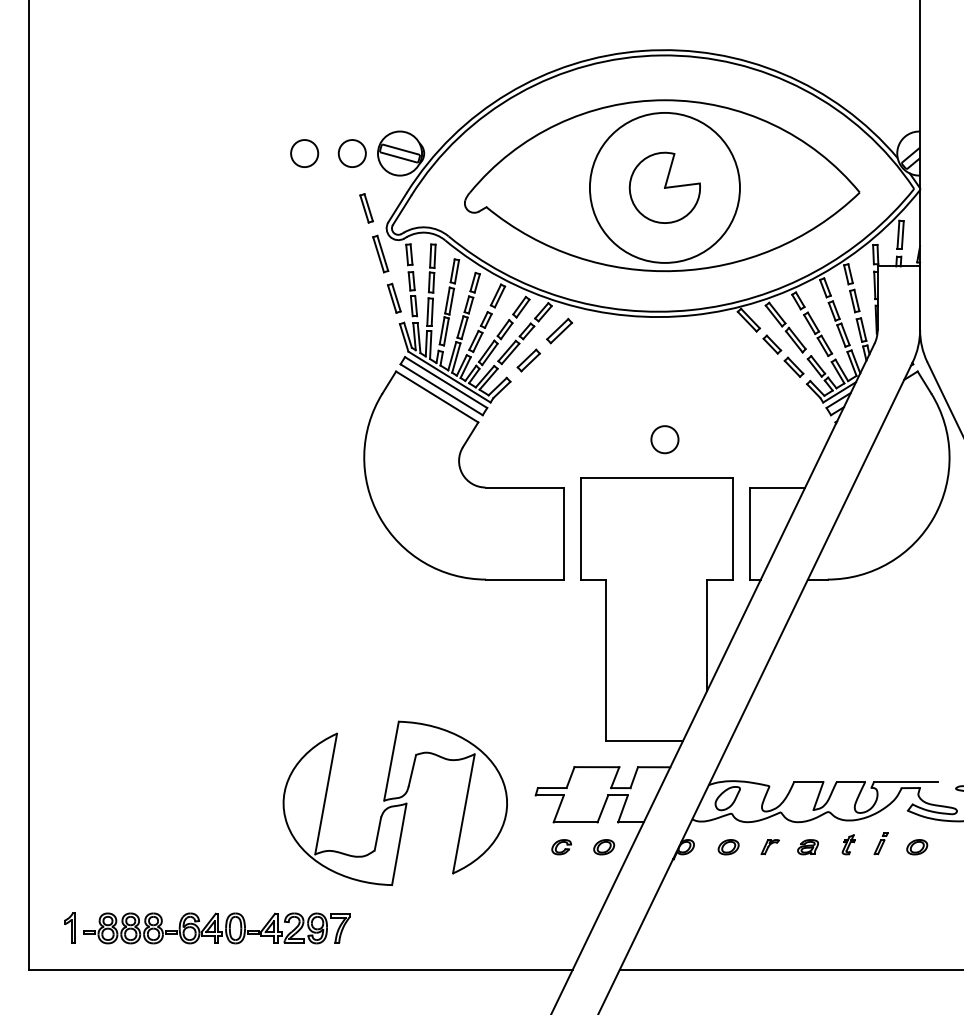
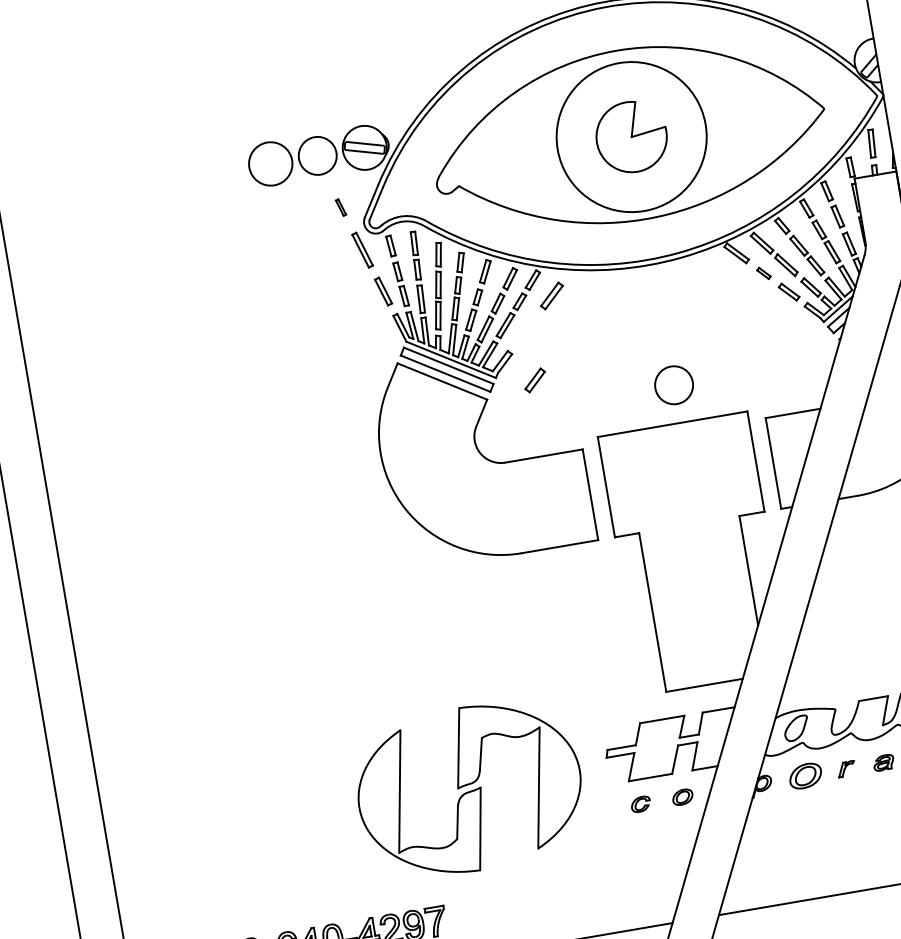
circle: (304, 153) -> (270, 163), size x1.6
circle: (351, 153) -> (316, 155), size x1.4
part: (366, 208) -> (340, 207), size x0.6
part: (772, 344) -> (764, 273), size x0.7
part: (528, 360) -> (534, 380), moved
circle: (664, 439) -> (673, 385), size x1.4
part: (728, 847) -> (805, 776), size x1.6

